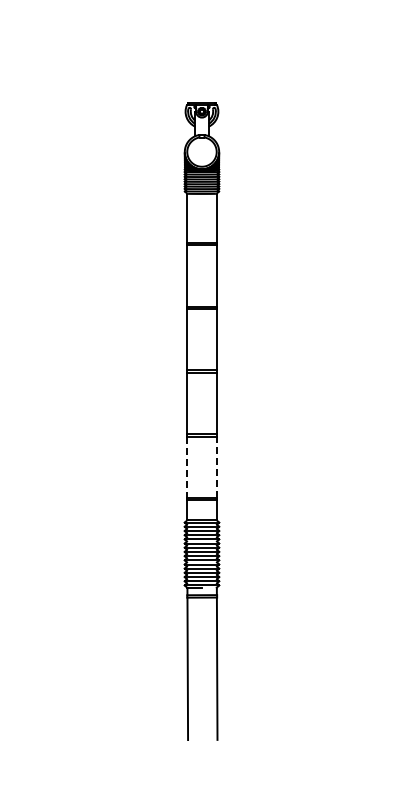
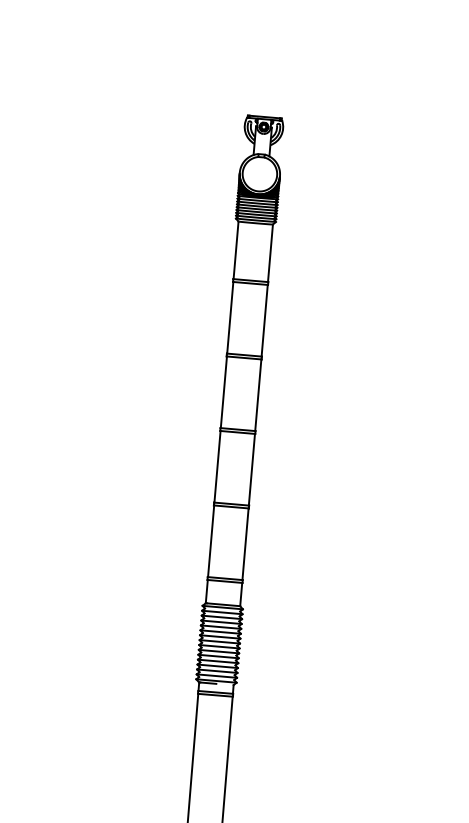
line: (187, 467) -> (211, 541), dashed -> solid
line: (216, 467) -> (245, 544), dashed -> solid

